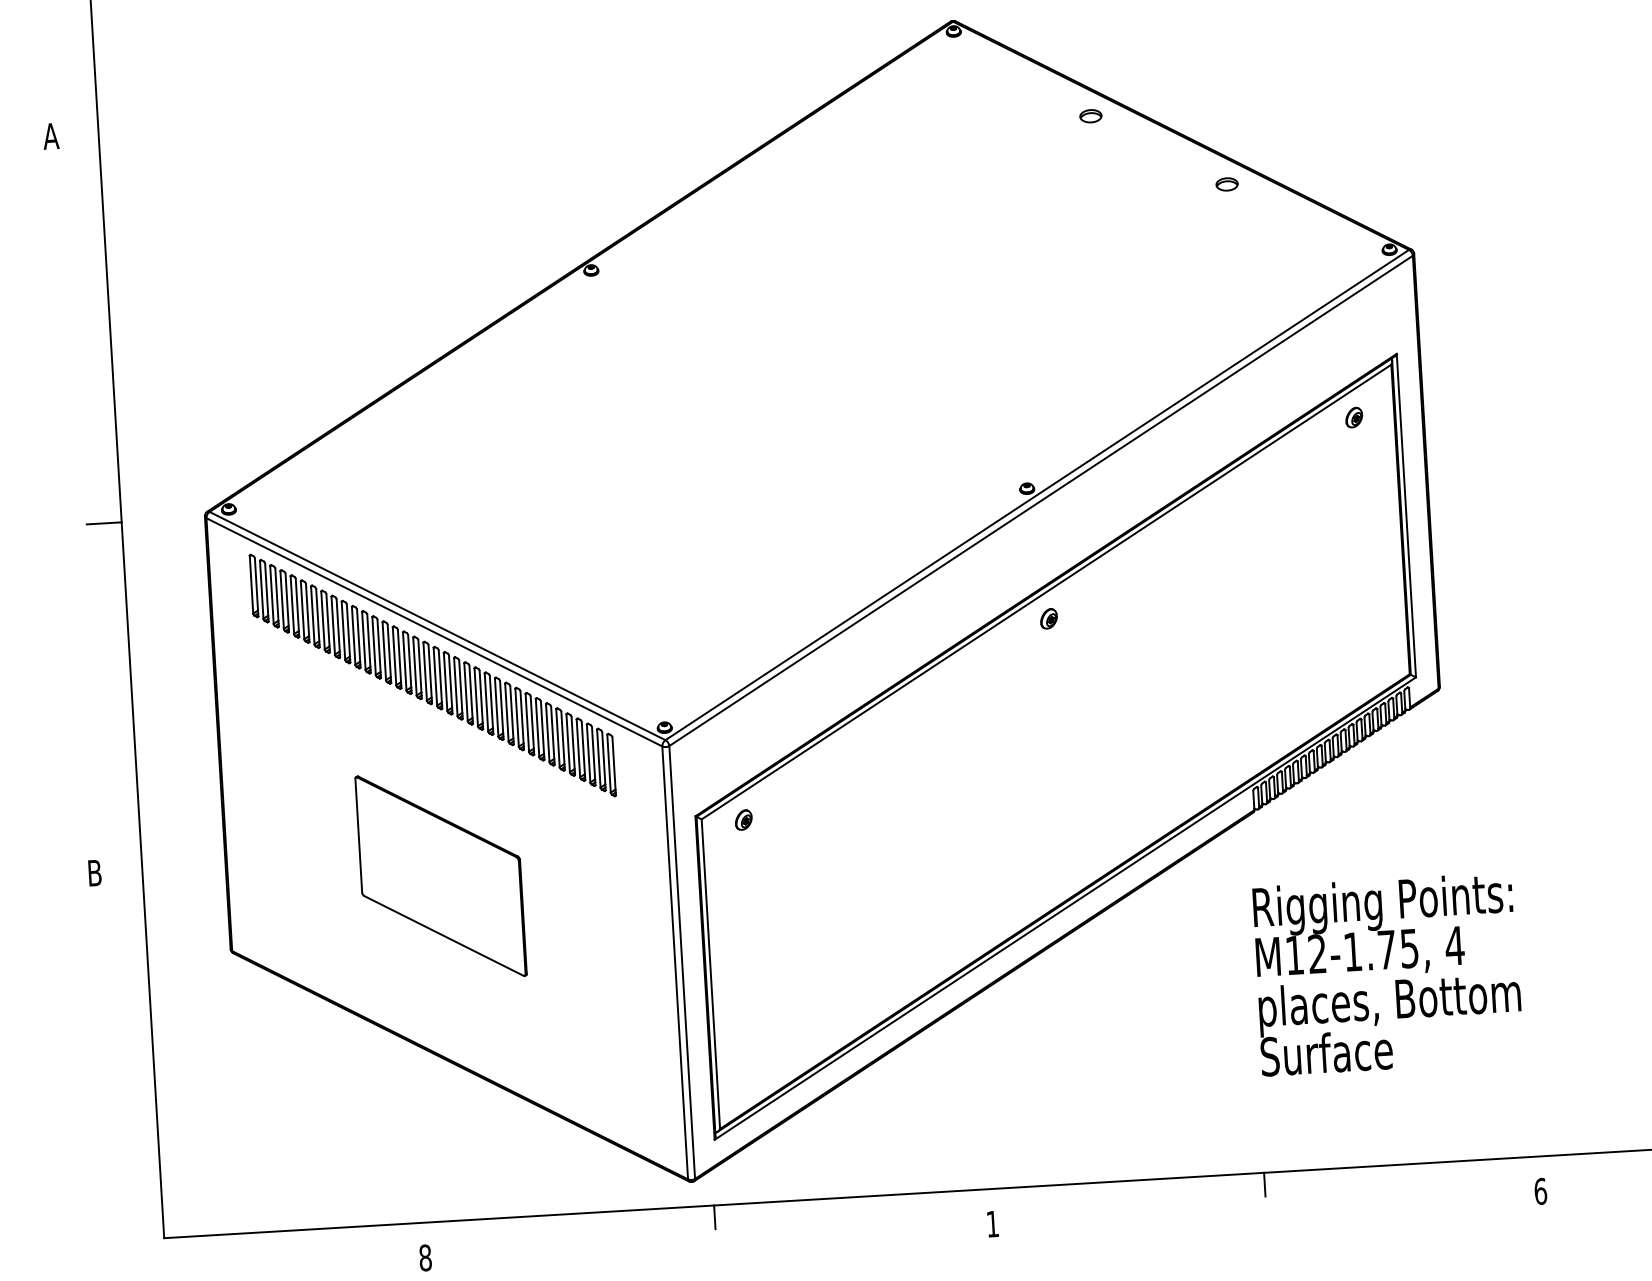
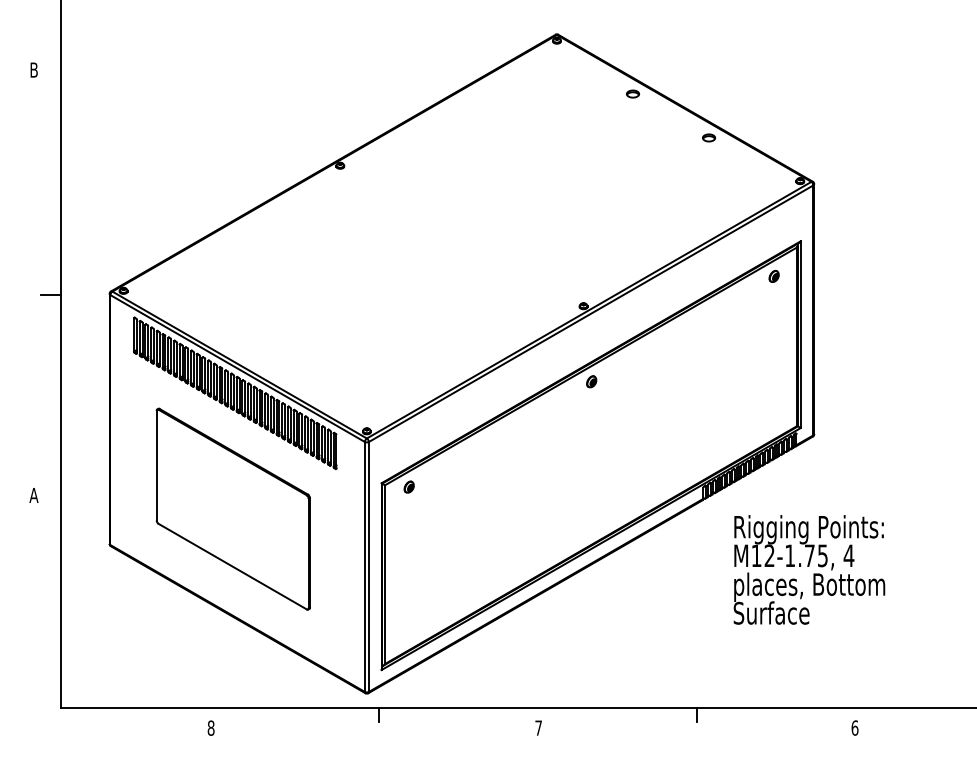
text: (50, 135) -> (33, 69), A -> B
text: (93, 873) -> (33, 495), B -> A
part: (439, 875) -> (232, 508), size x1.67
text: (1387, 973) -> (809, 569), moved
text: (992, 1223) -> (538, 727), 1 -> 7

